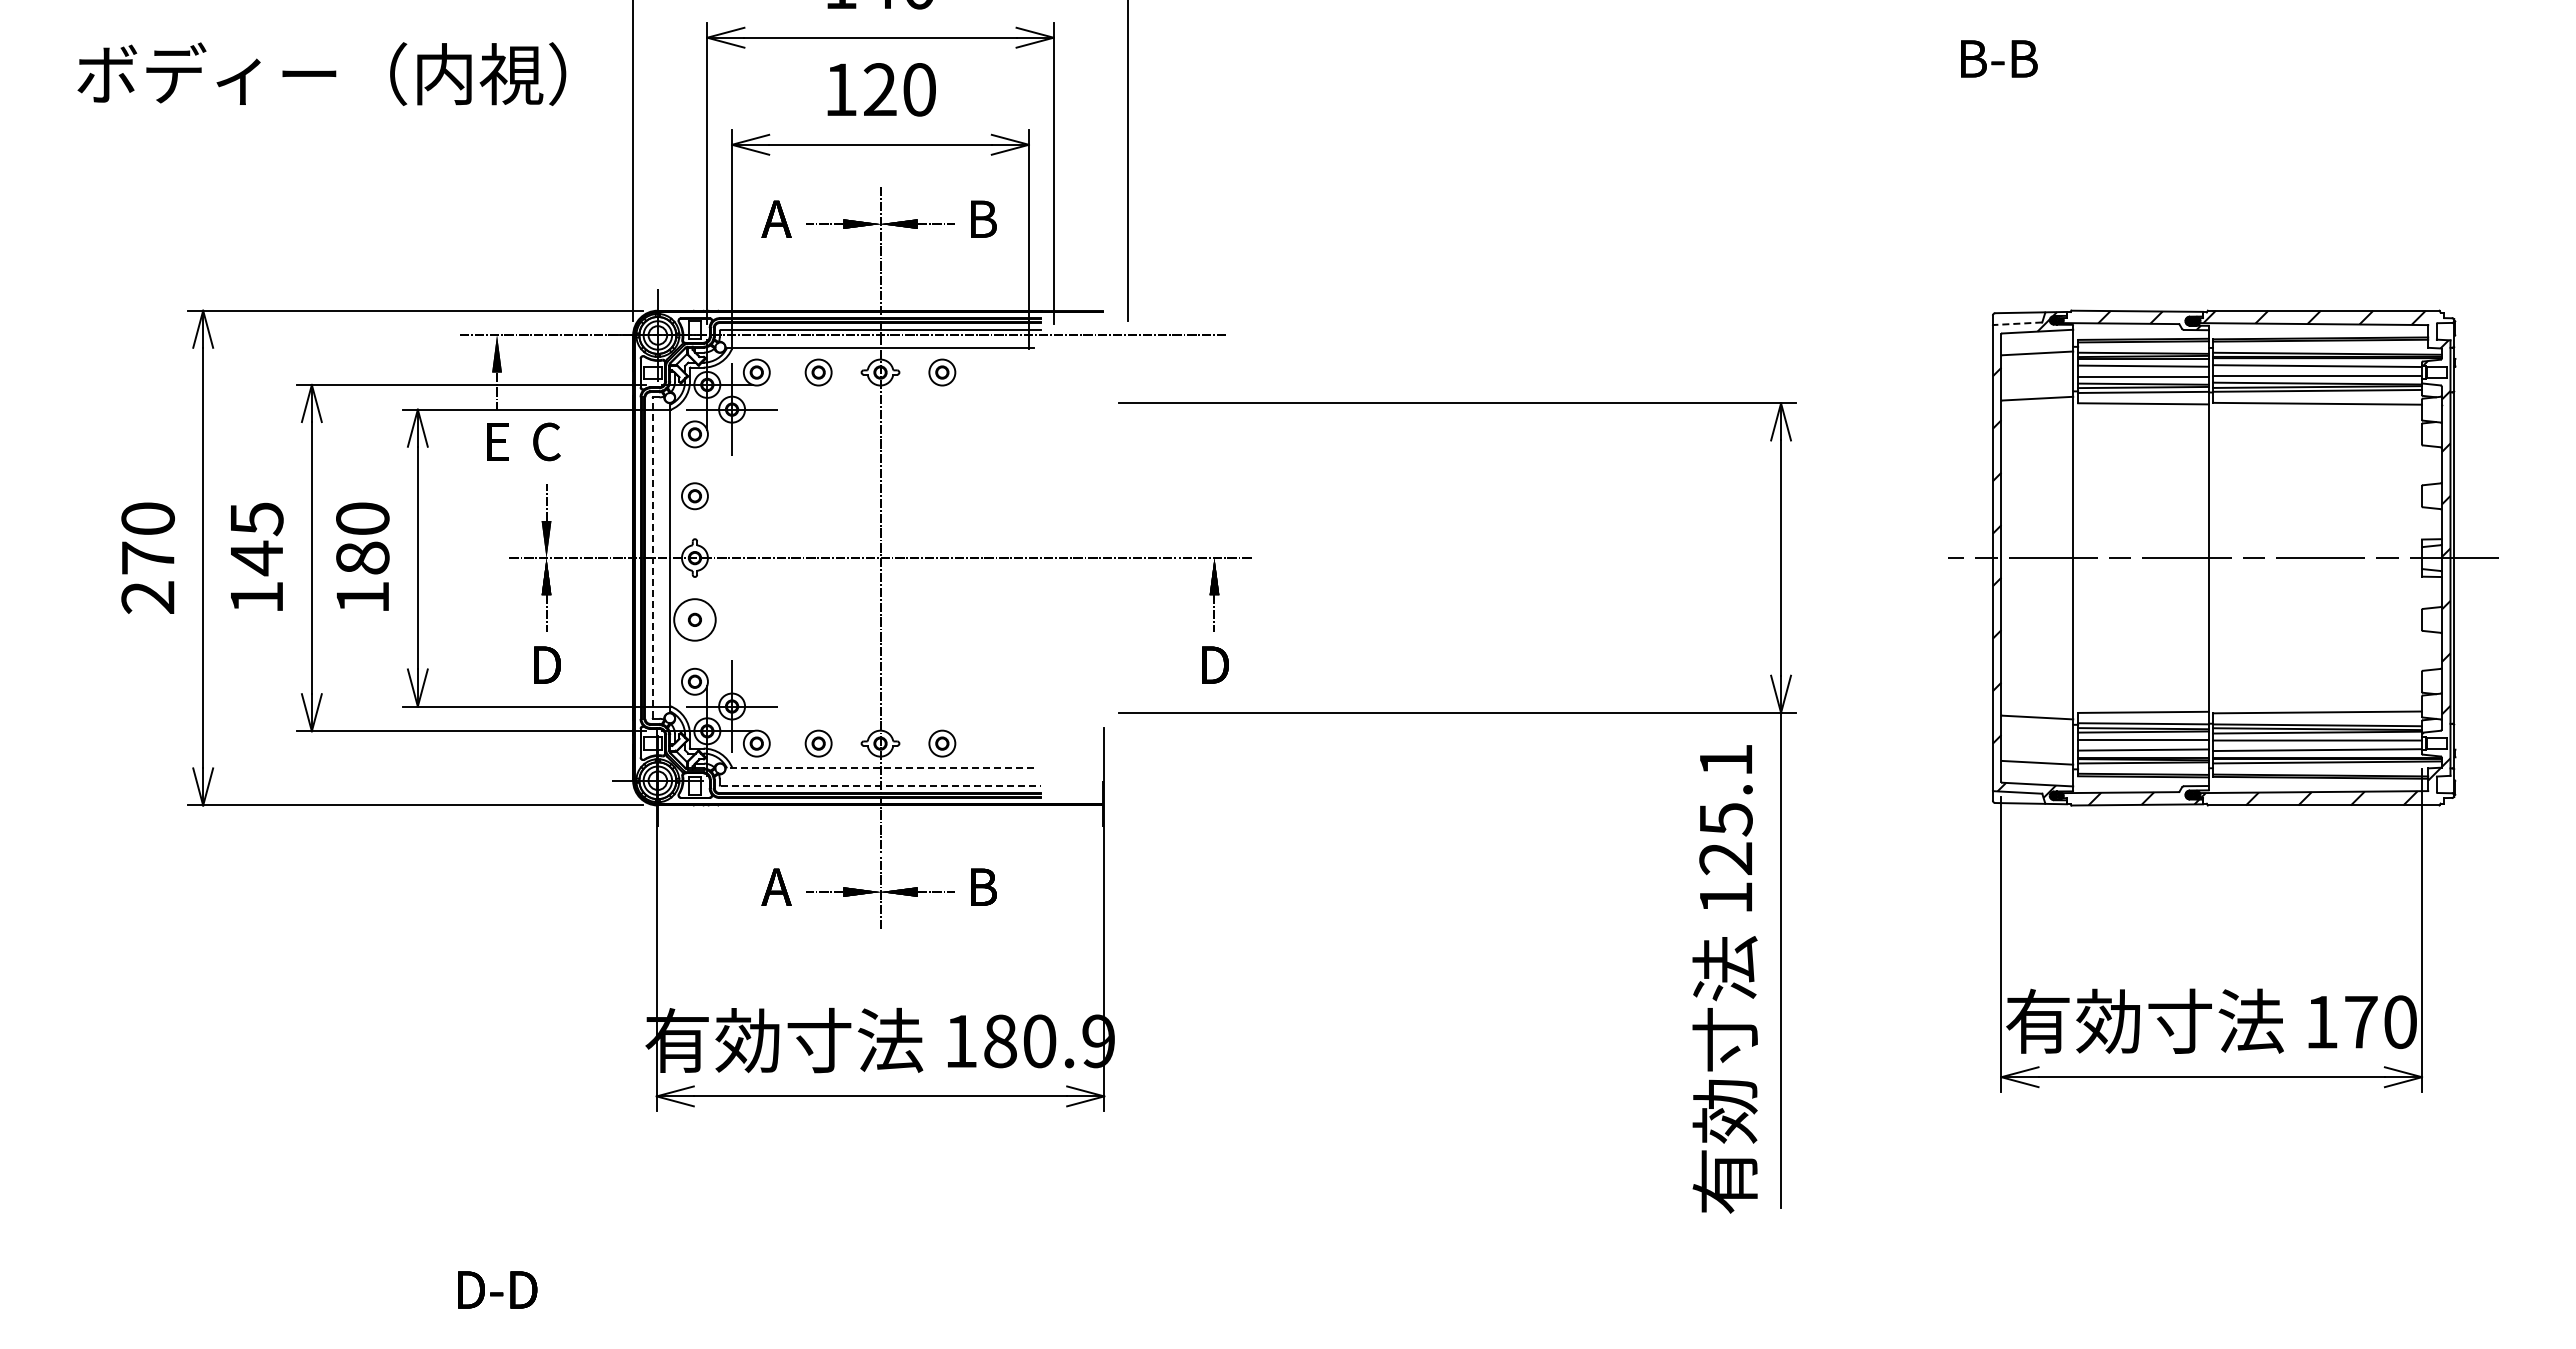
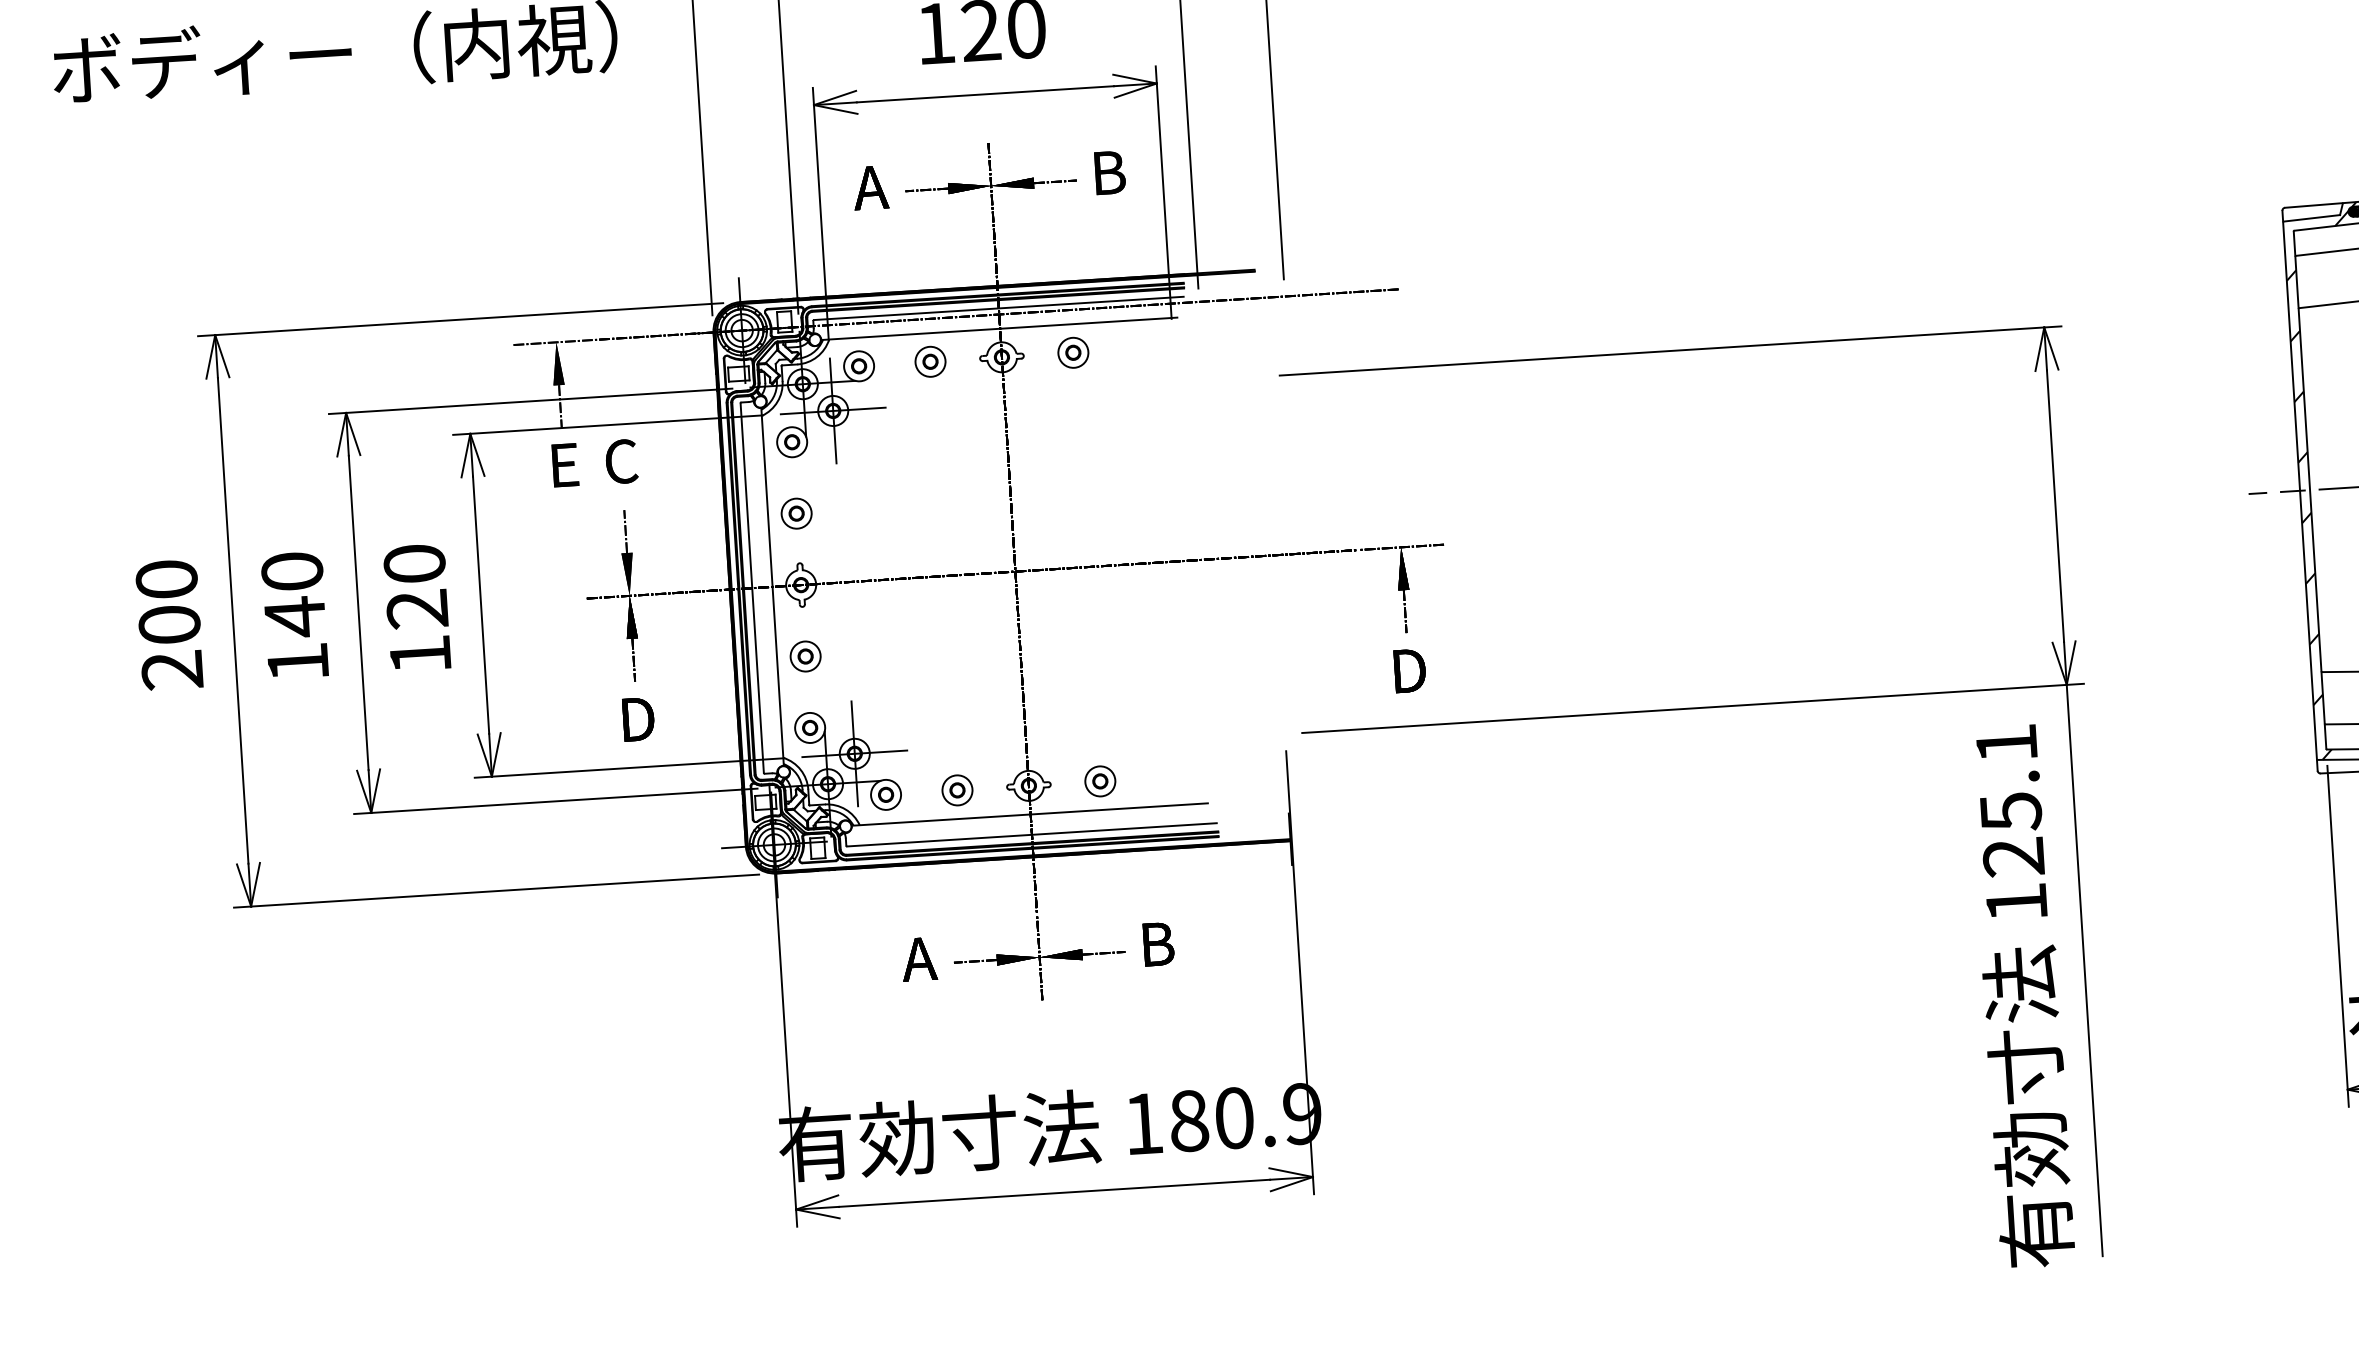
line: (2017, 323) -> (2311, 218), dashed -> solid
text: (256, 519) -> (291, 572), 145 -> 140
text: (147, 557) -> (168, 624), 270 -> 200
text: (362, 557) -> (417, 608), 180 -> 120
line: (652, 558) -> (752, 588), dashed -> solid
circle: (694, 619) -> (805, 656), size x0.62
line: (880, 768) -> (1030, 814), dashed -> solid
line: (880, 786) -> (1032, 835), dashed -> solid

